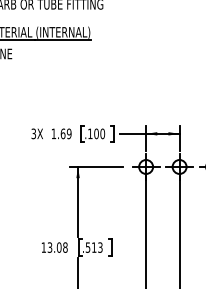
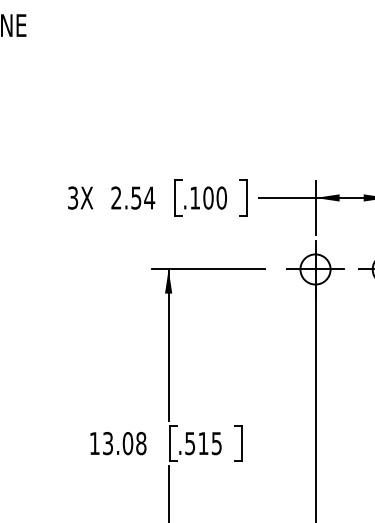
text: (61, 133) -> (132, 197), 1.69 -> 2.54
text: (100, 246) -> (217, 441), .513 -> .515

